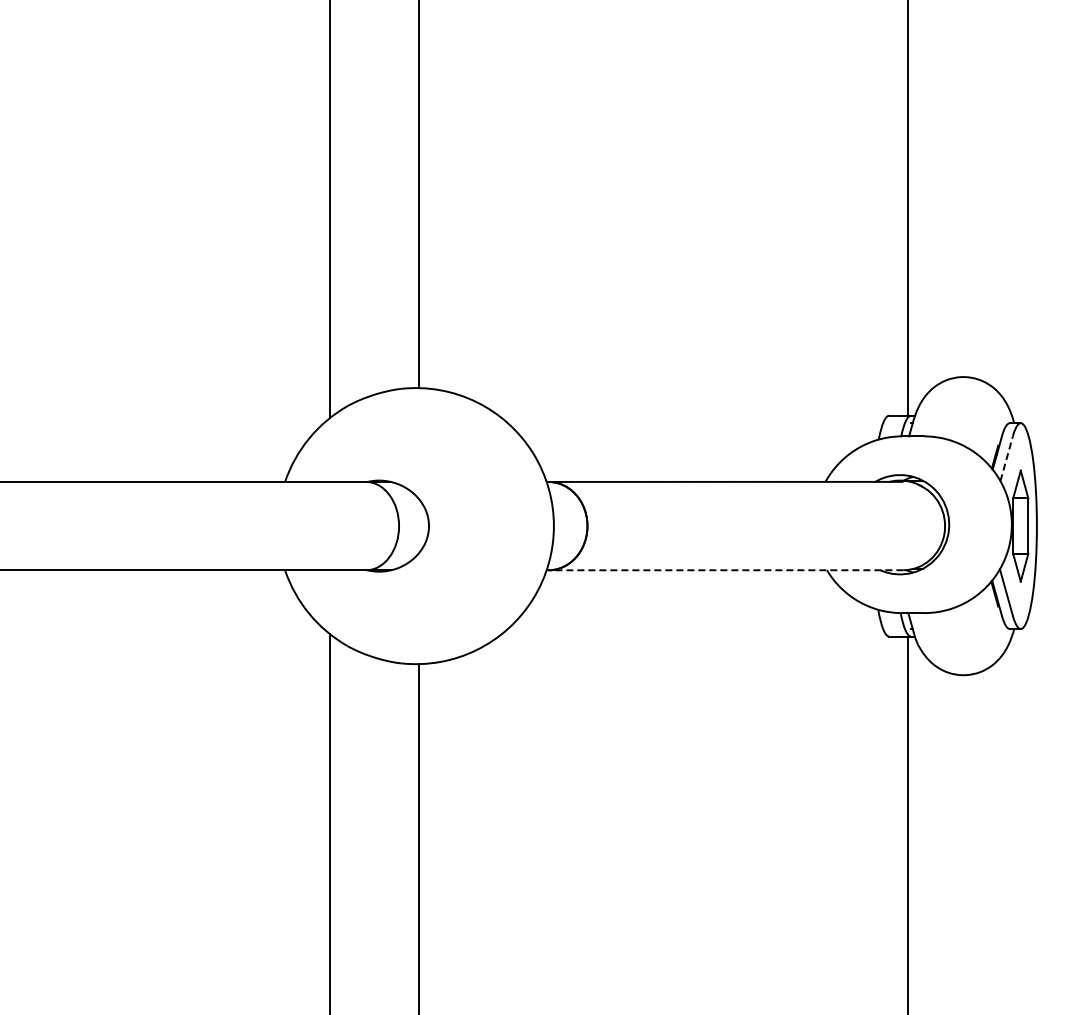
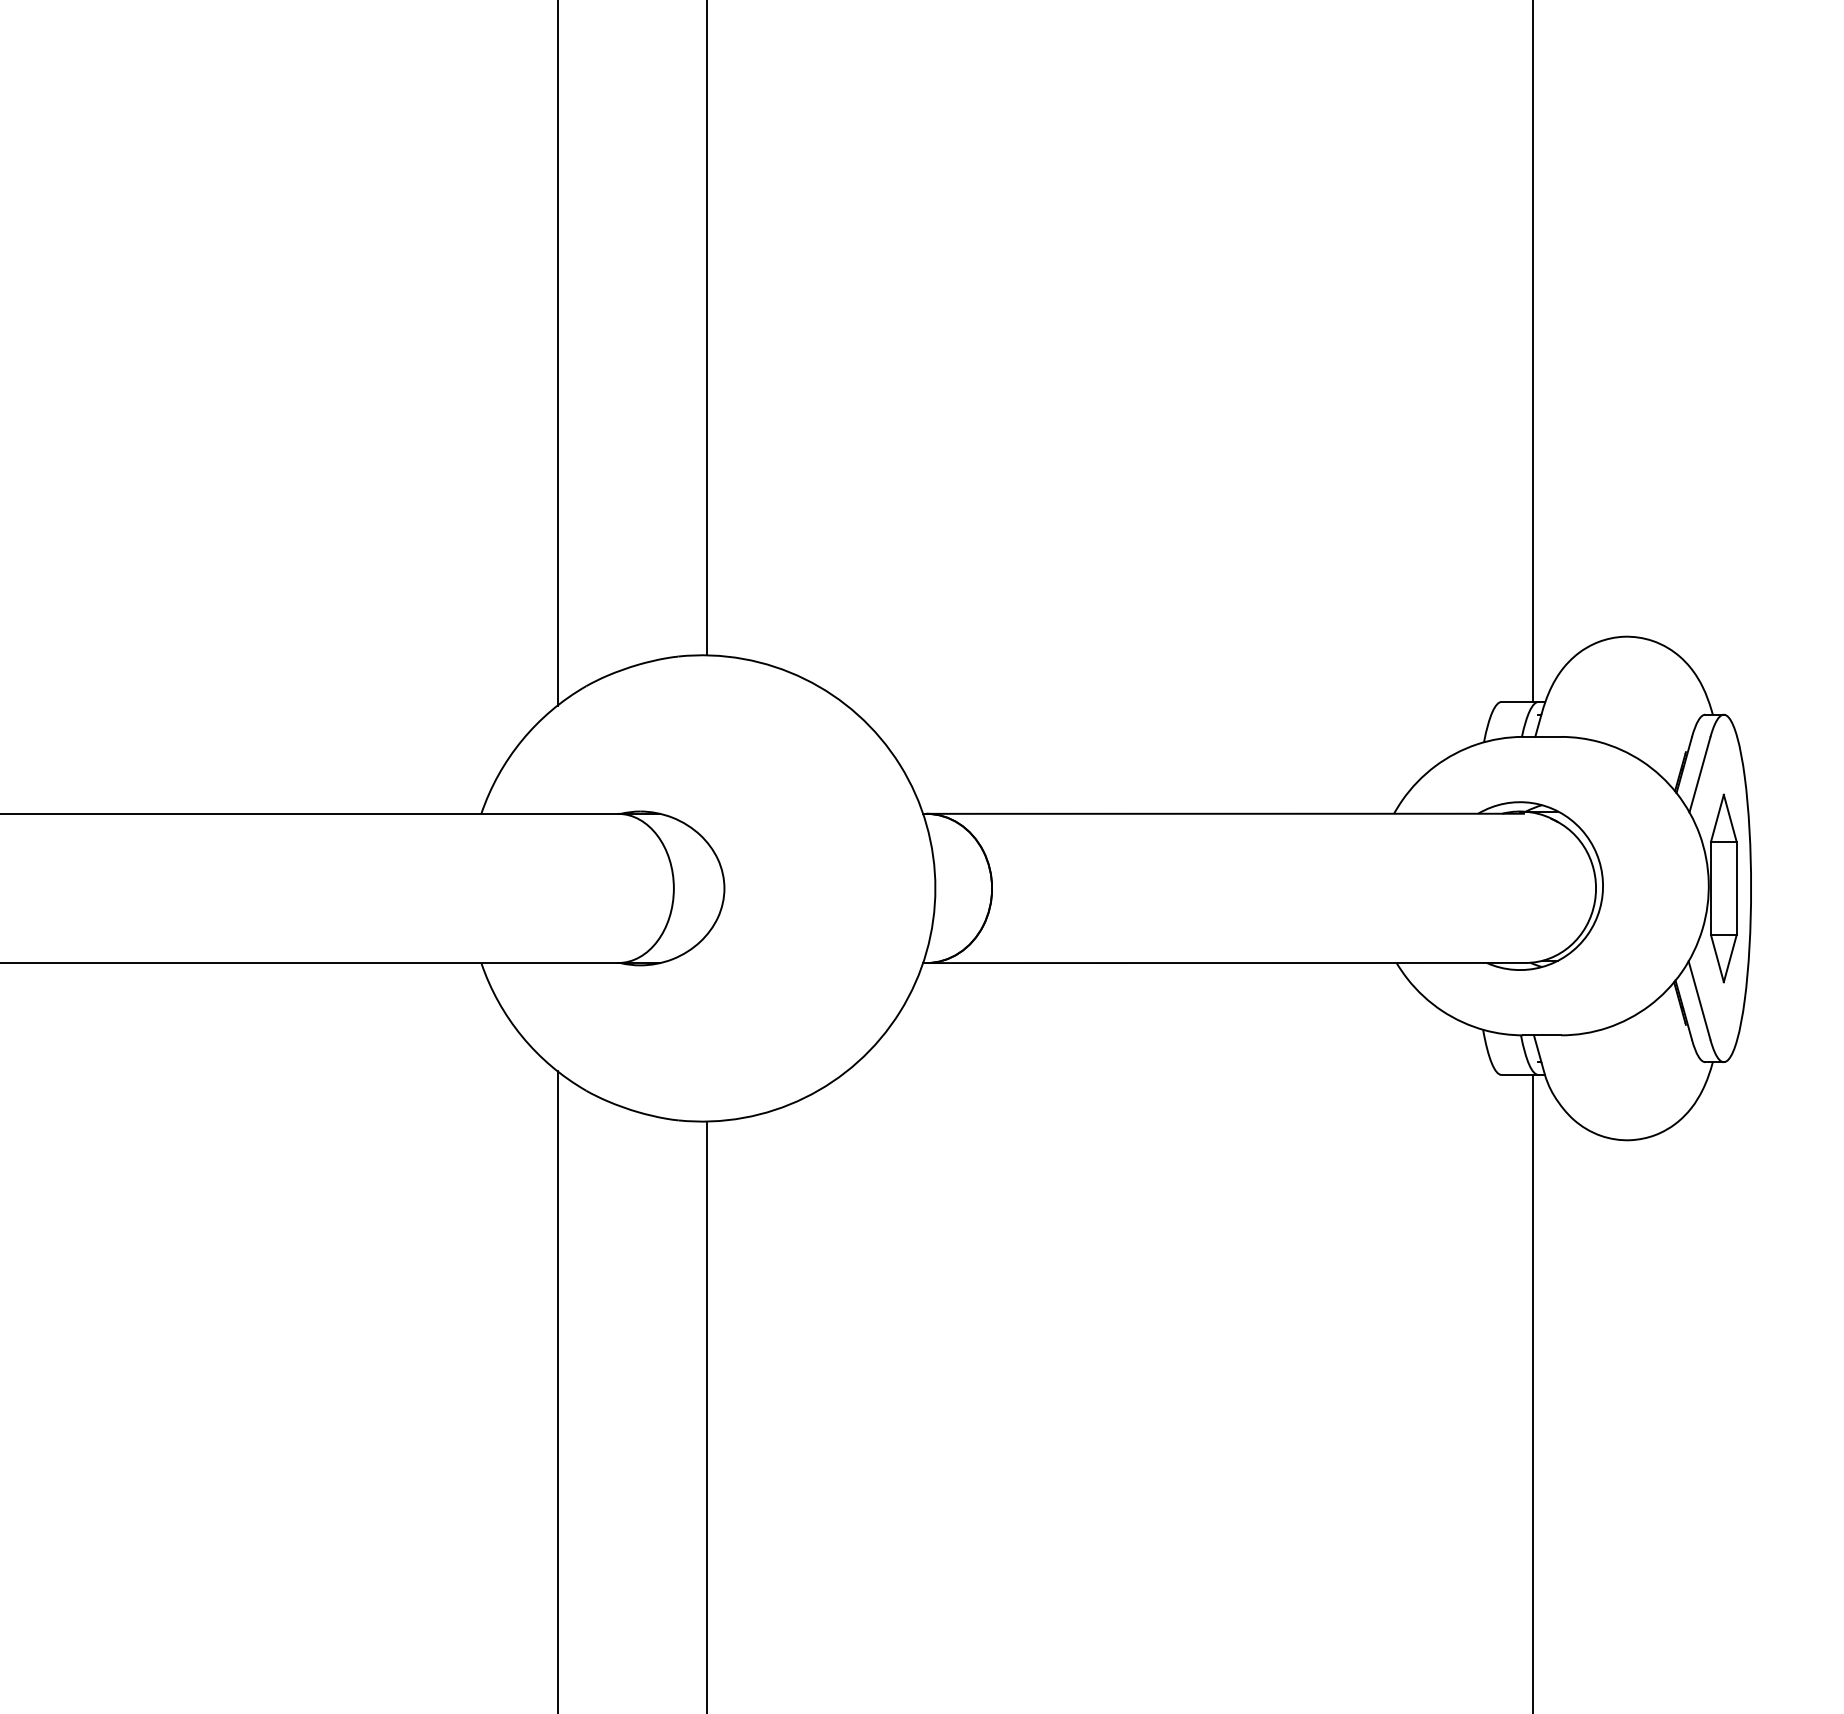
line: (1006, 458) -> (1699, 774), dashed -> solid
line: (725, 570) -> (1225, 963), dashed -> solid

